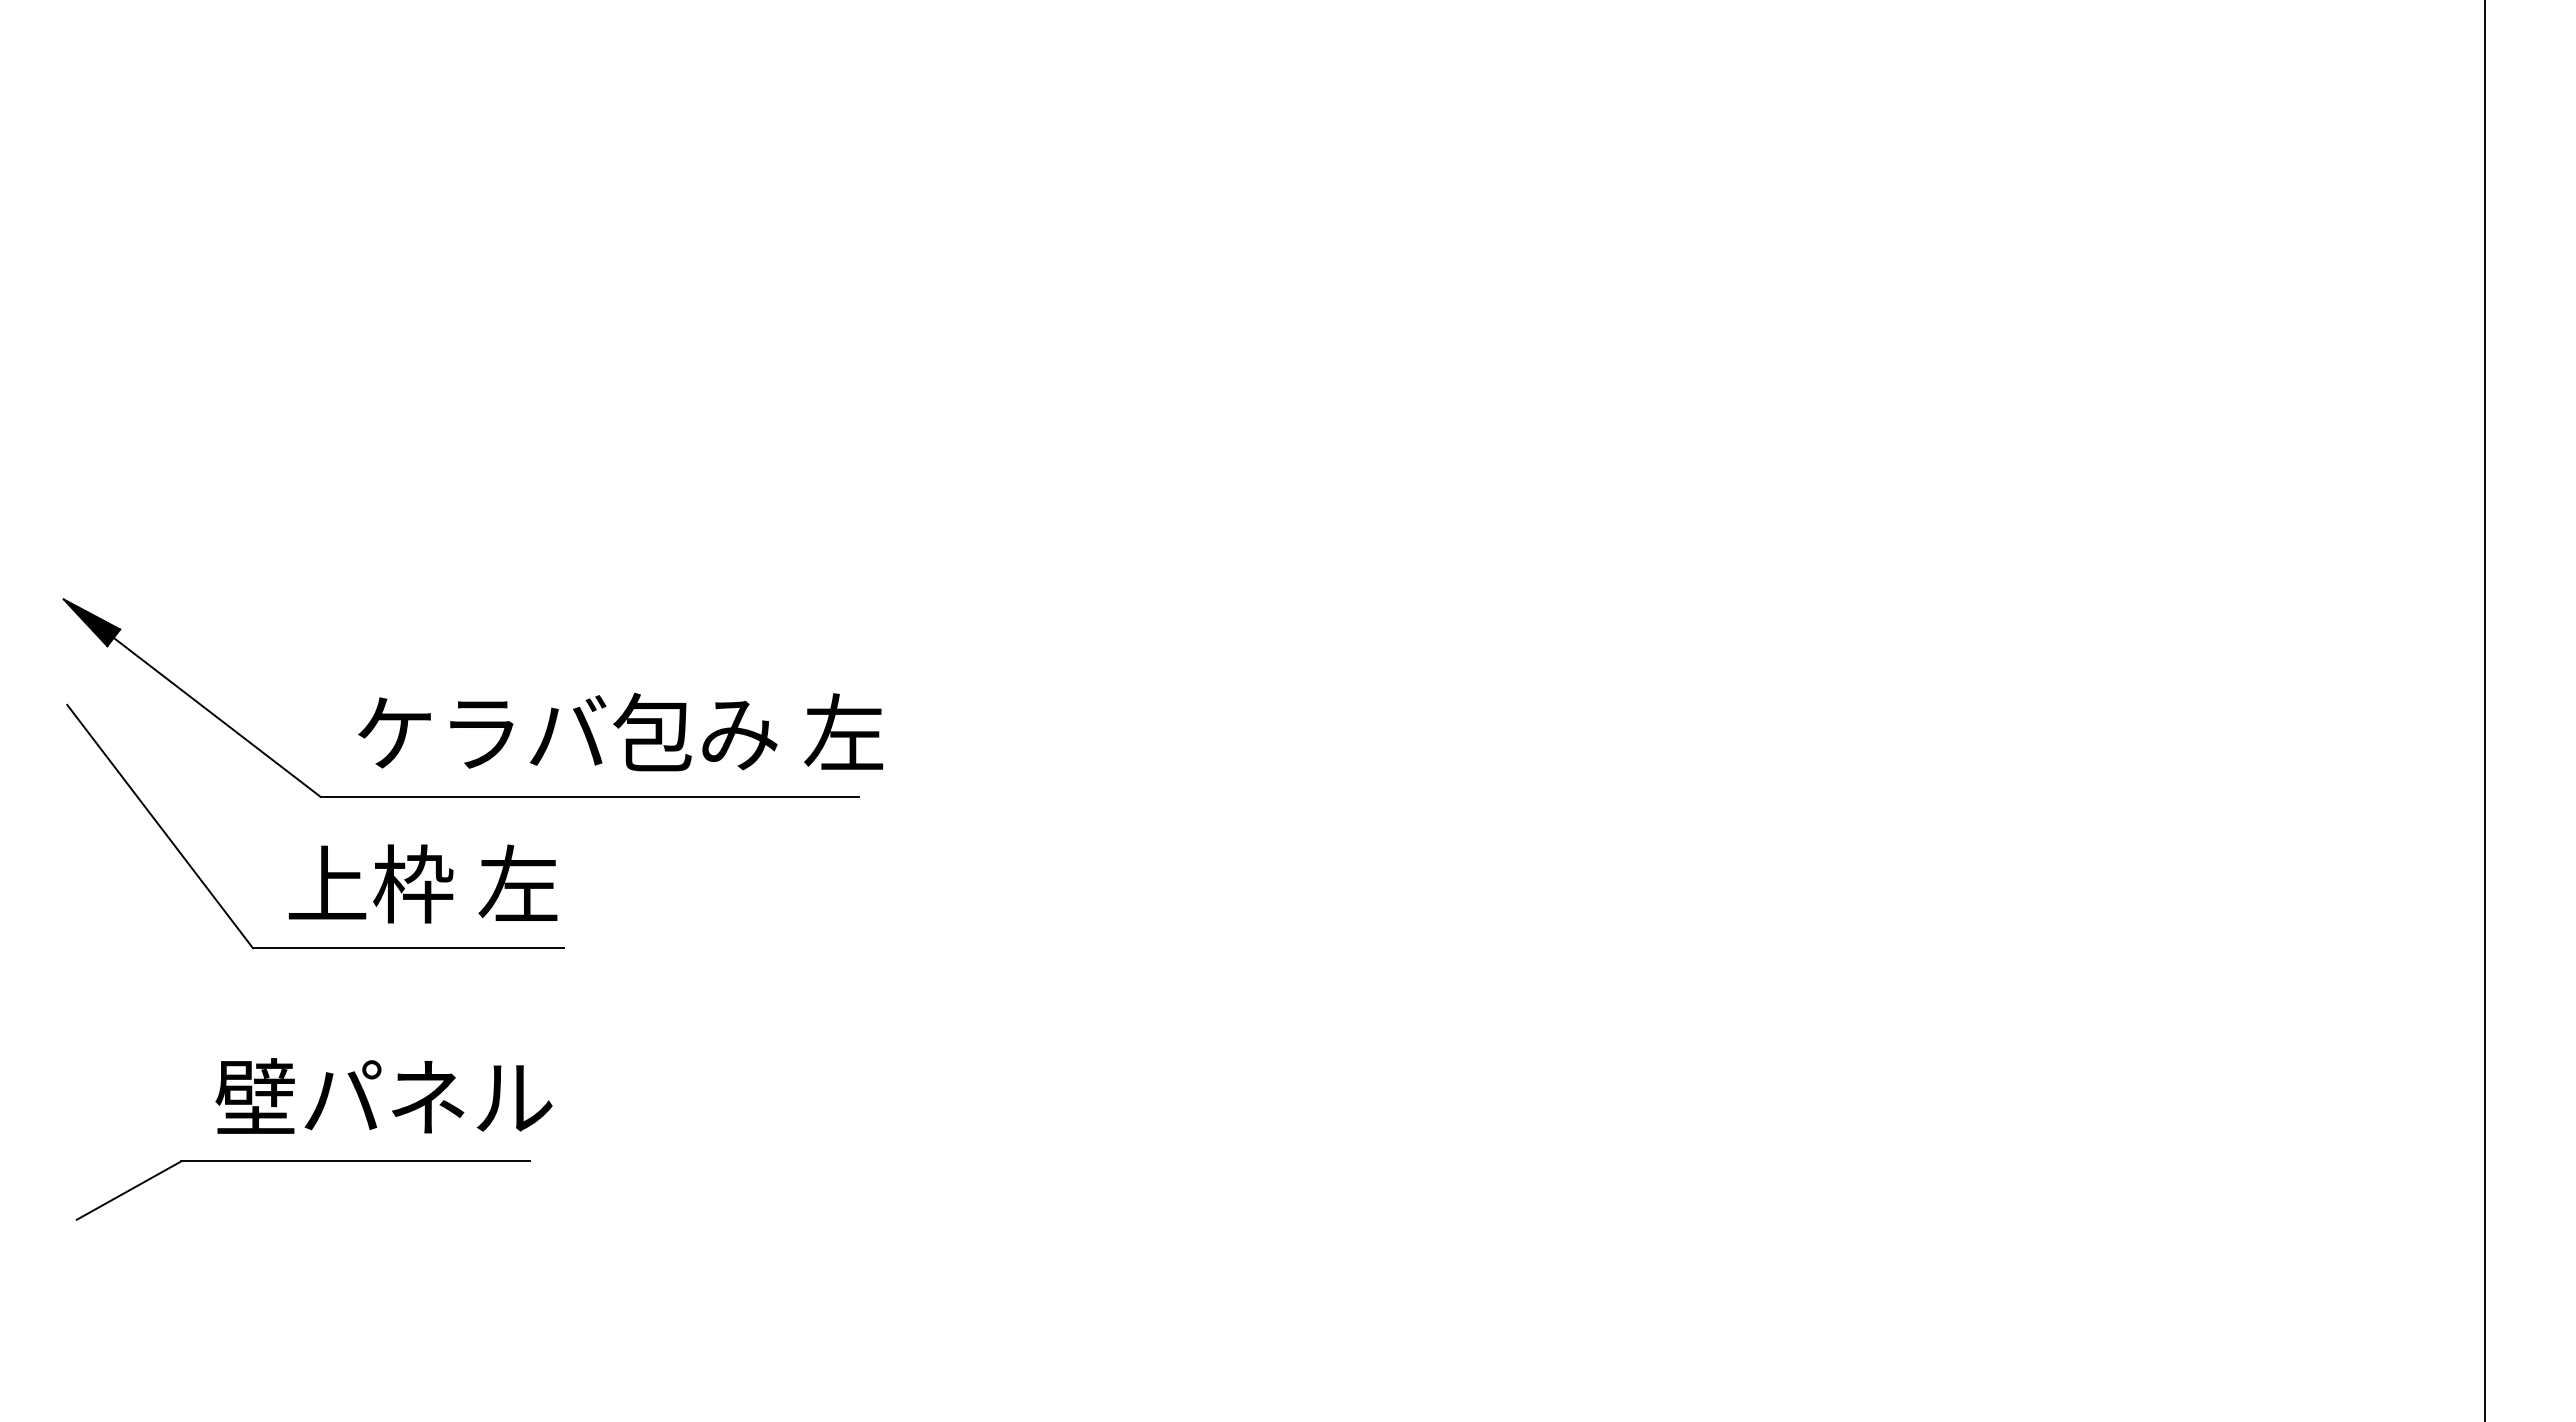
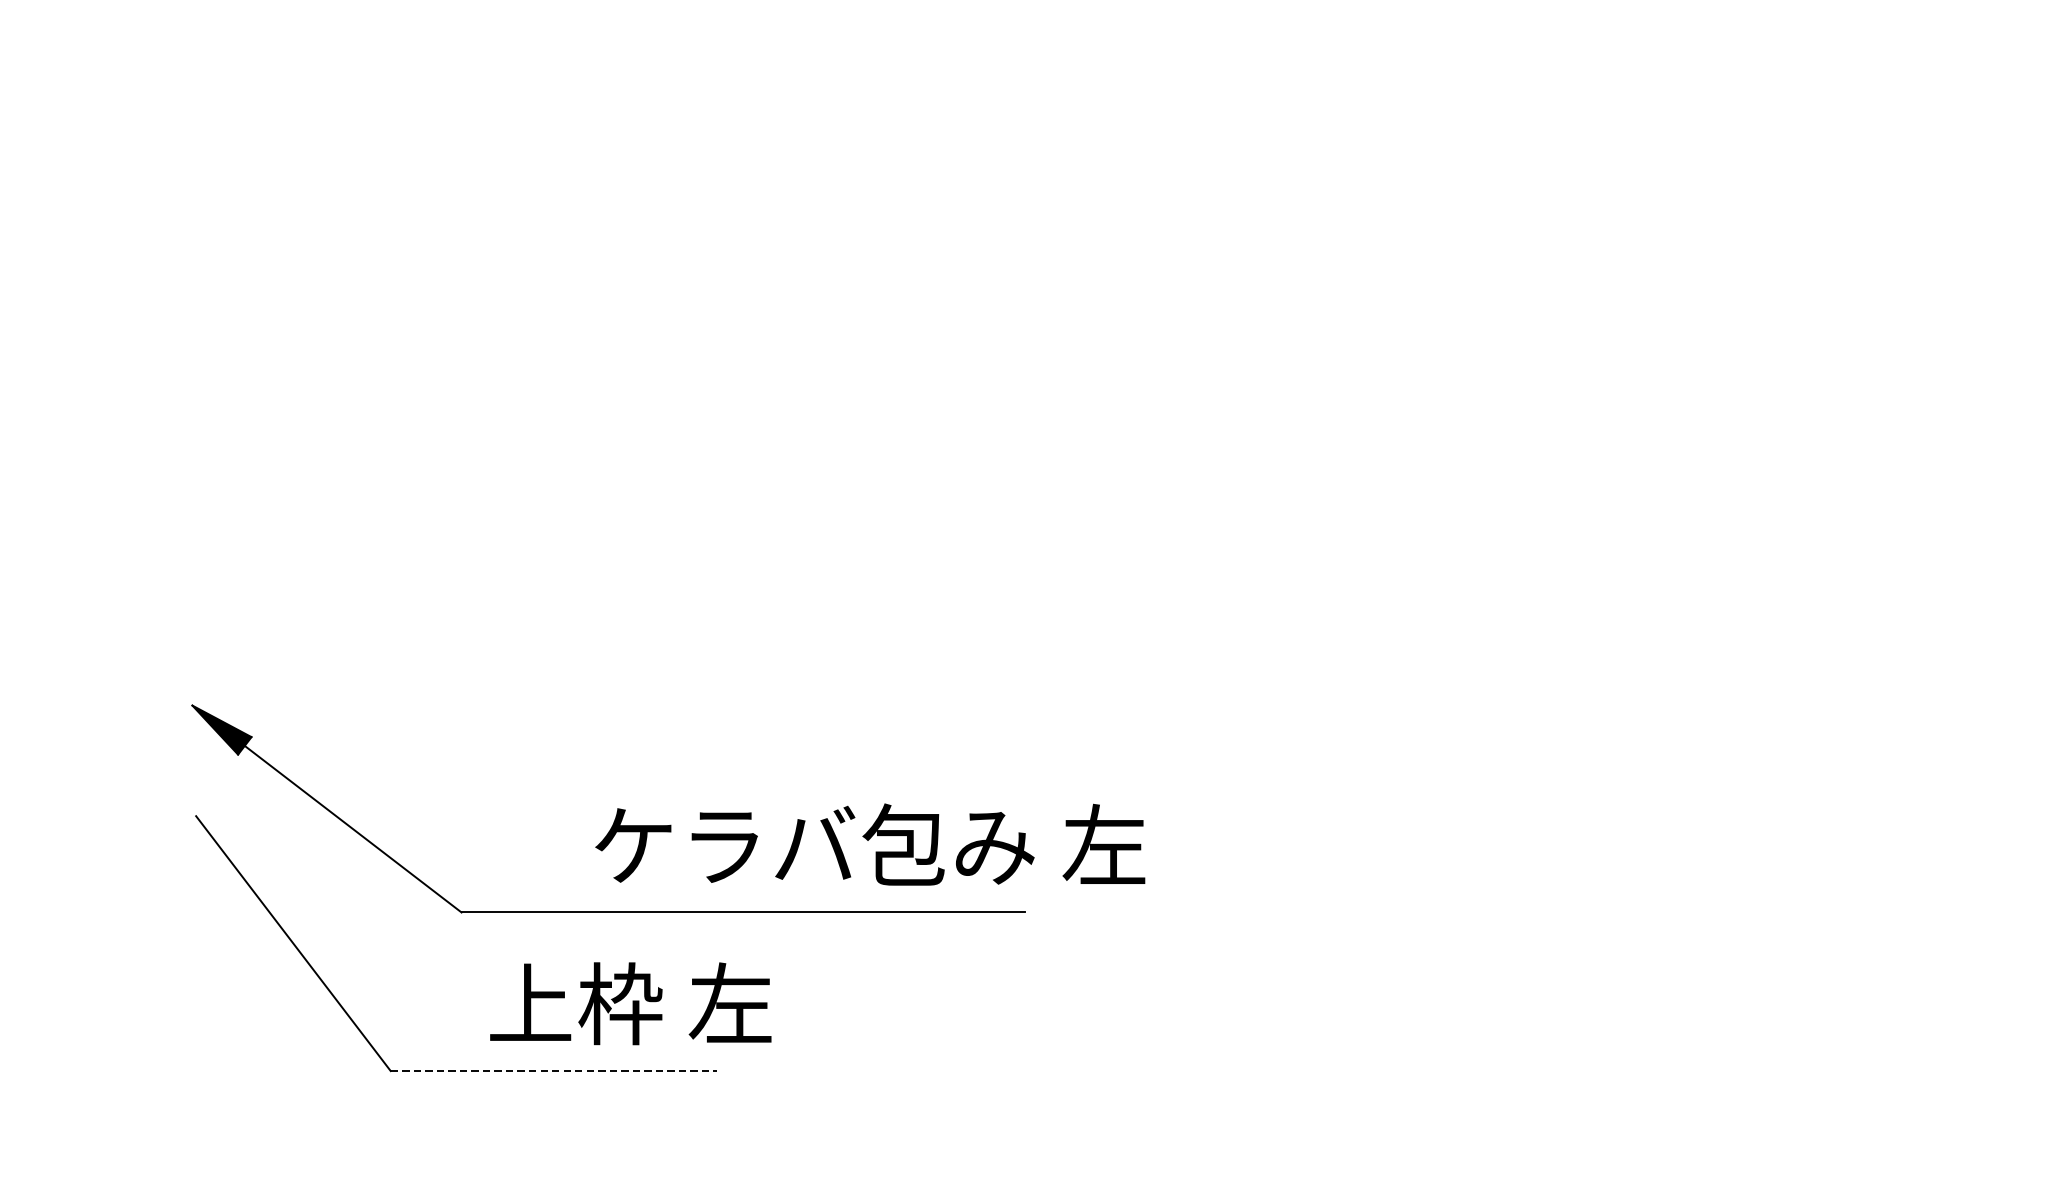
text: (620, 731) -> (870, 843), moved
text: (423, 883) -> (631, 1003), moved
line: (408, 948) -> (553, 1071), solid -> dashed

